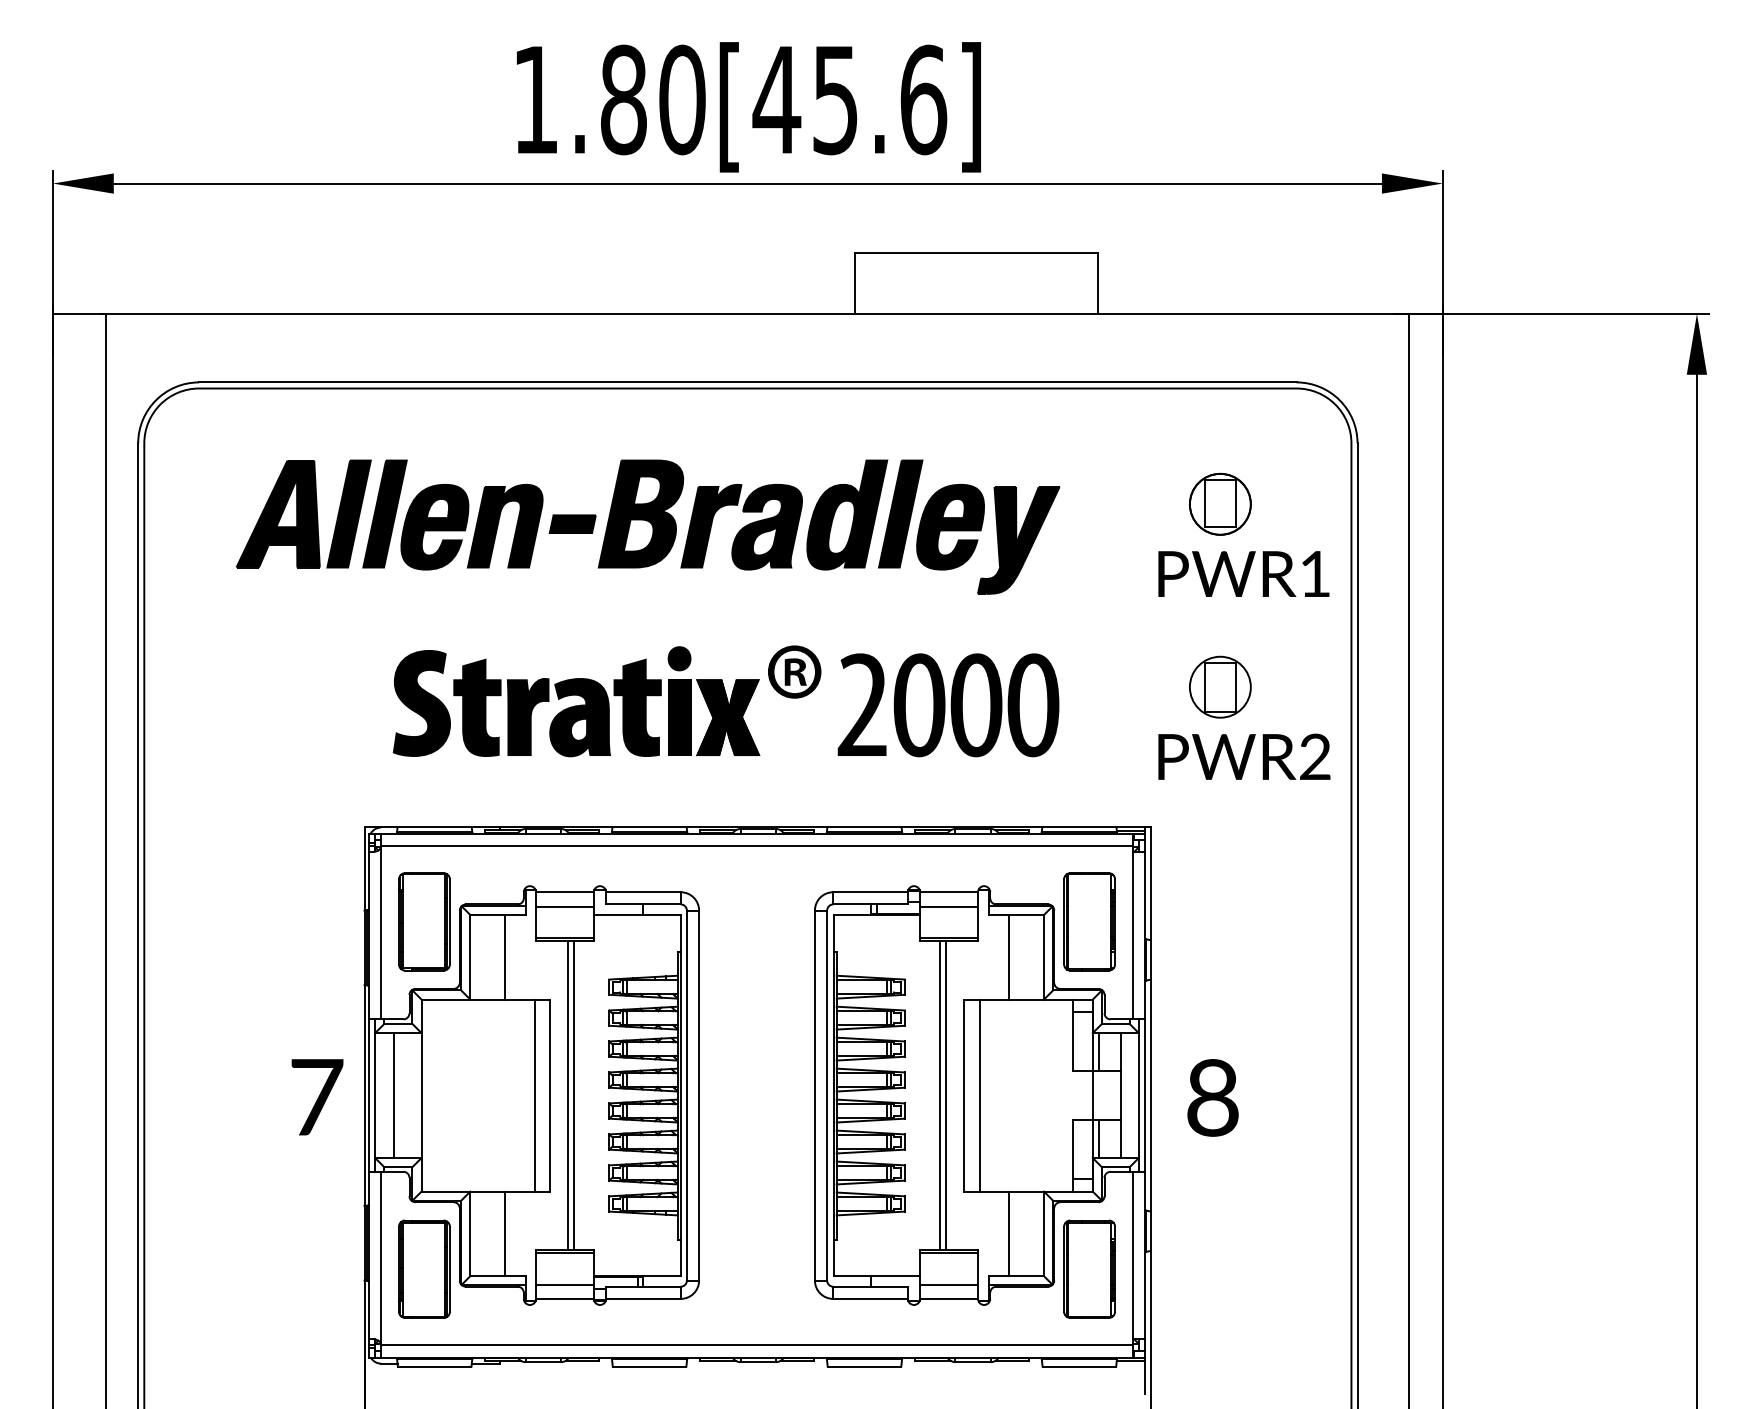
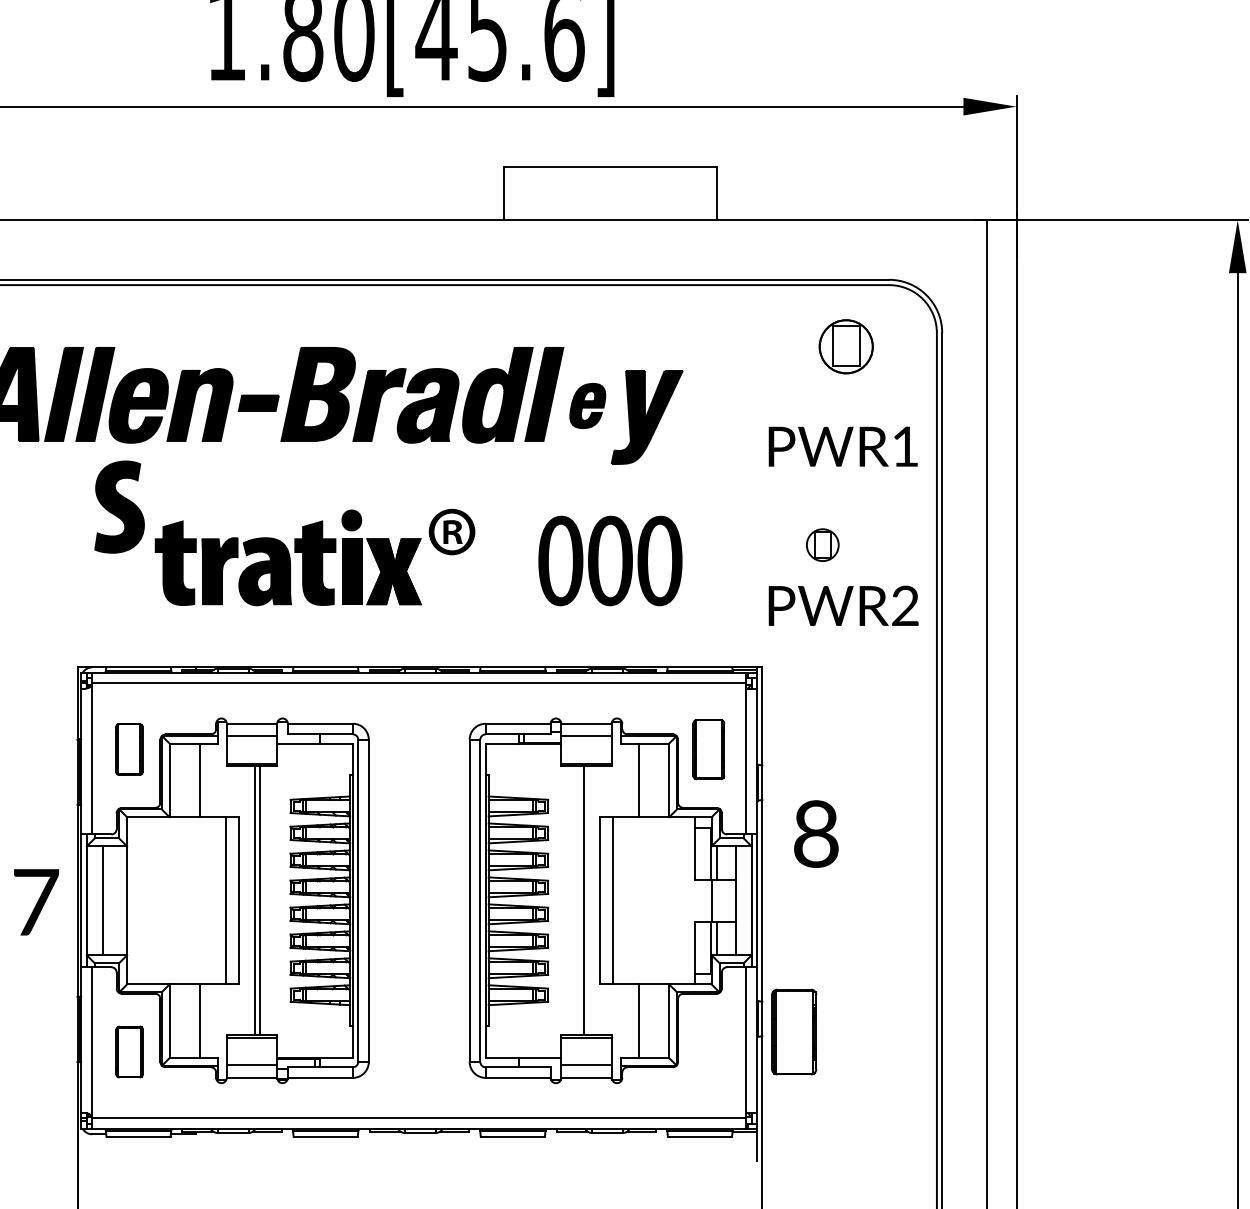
part: (1220, 503) -> (846, 346), moved
part: (950, 527) -> (587, 406), size x0.6
part: (1220, 686) -> (822, 544), size x0.6
part: (421, 703) -> (119, 507), moved
part: (861, 704) -> (510, 560), removed
part: (423, 921) -> (128, 749), size x0.6
part: (1089, 921) -> (708, 749), size x0.7
line: (940, 1095) -> (579, 900), removed
text: (1212, 1097) -> (815, 833), moved
part: (424, 1268) -> (129, 1051), size x0.6
part: (1089, 1268) -> (794, 1031), moved

